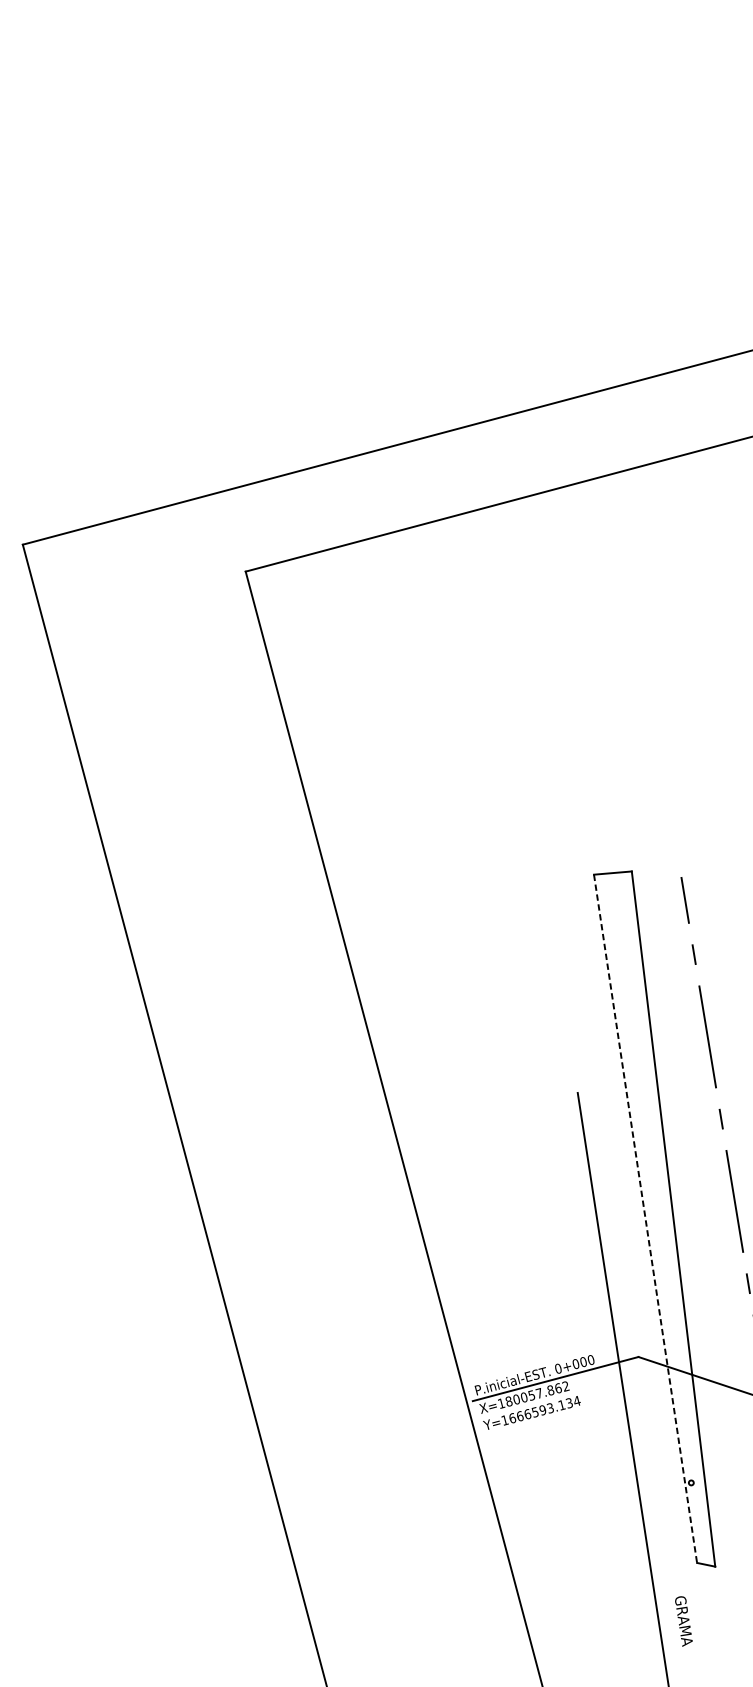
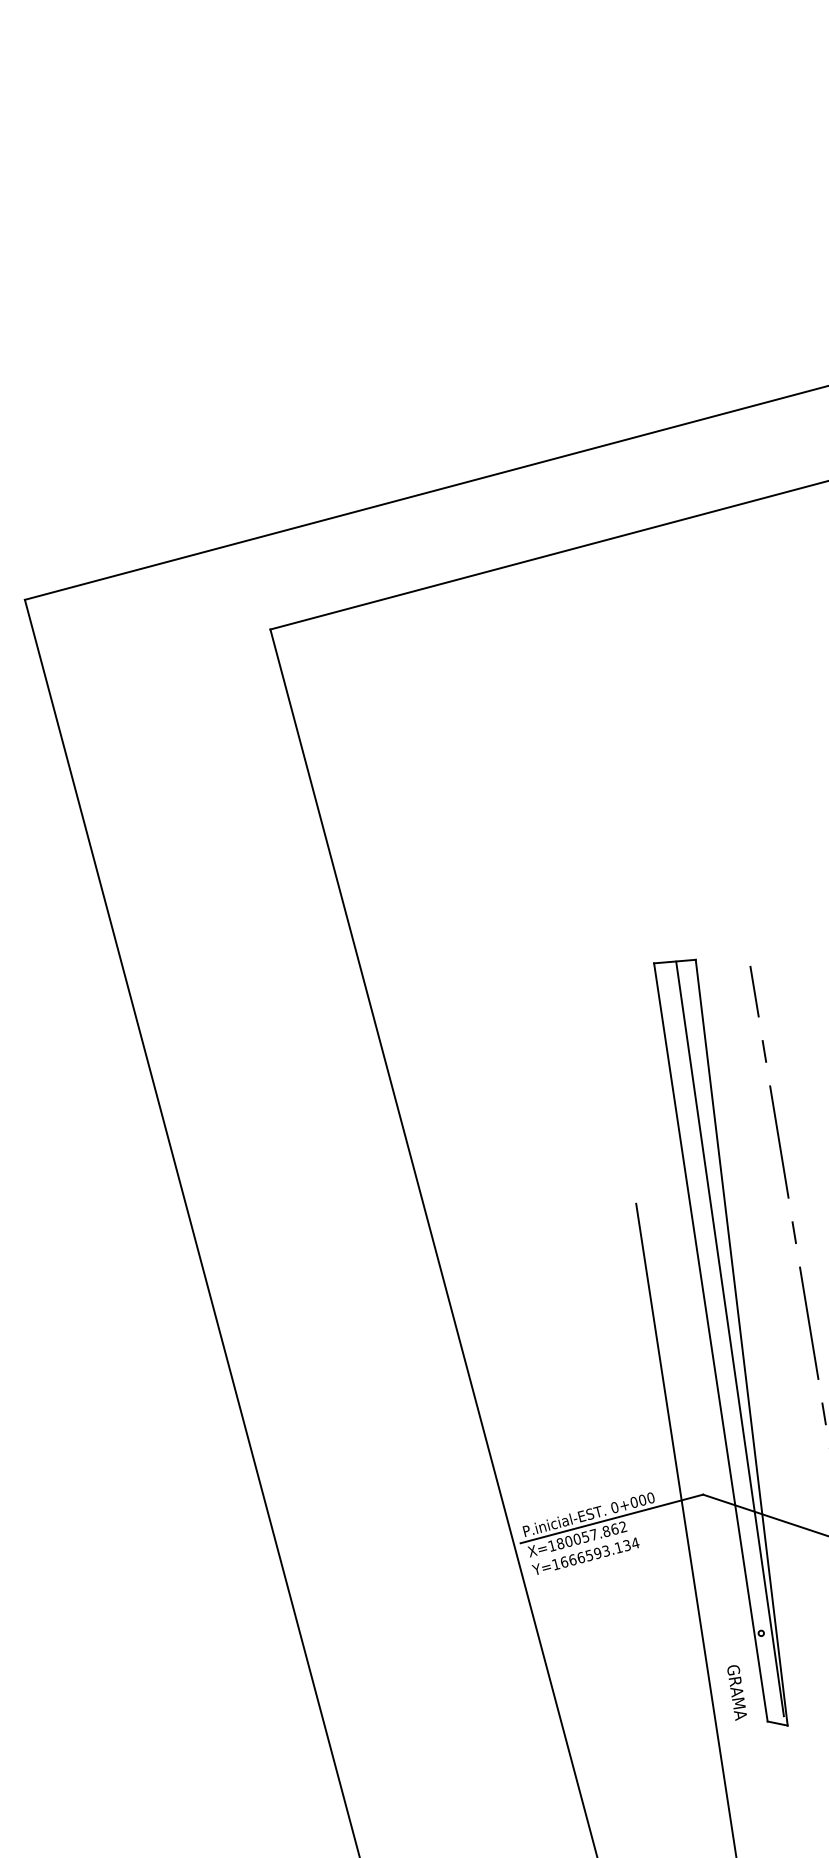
line: (662, 1215) -> (729, 1338), added
line: (645, 1218) -> (710, 1342), dashed -> solid
text: (683, 1621) -> (736, 1692), moved

